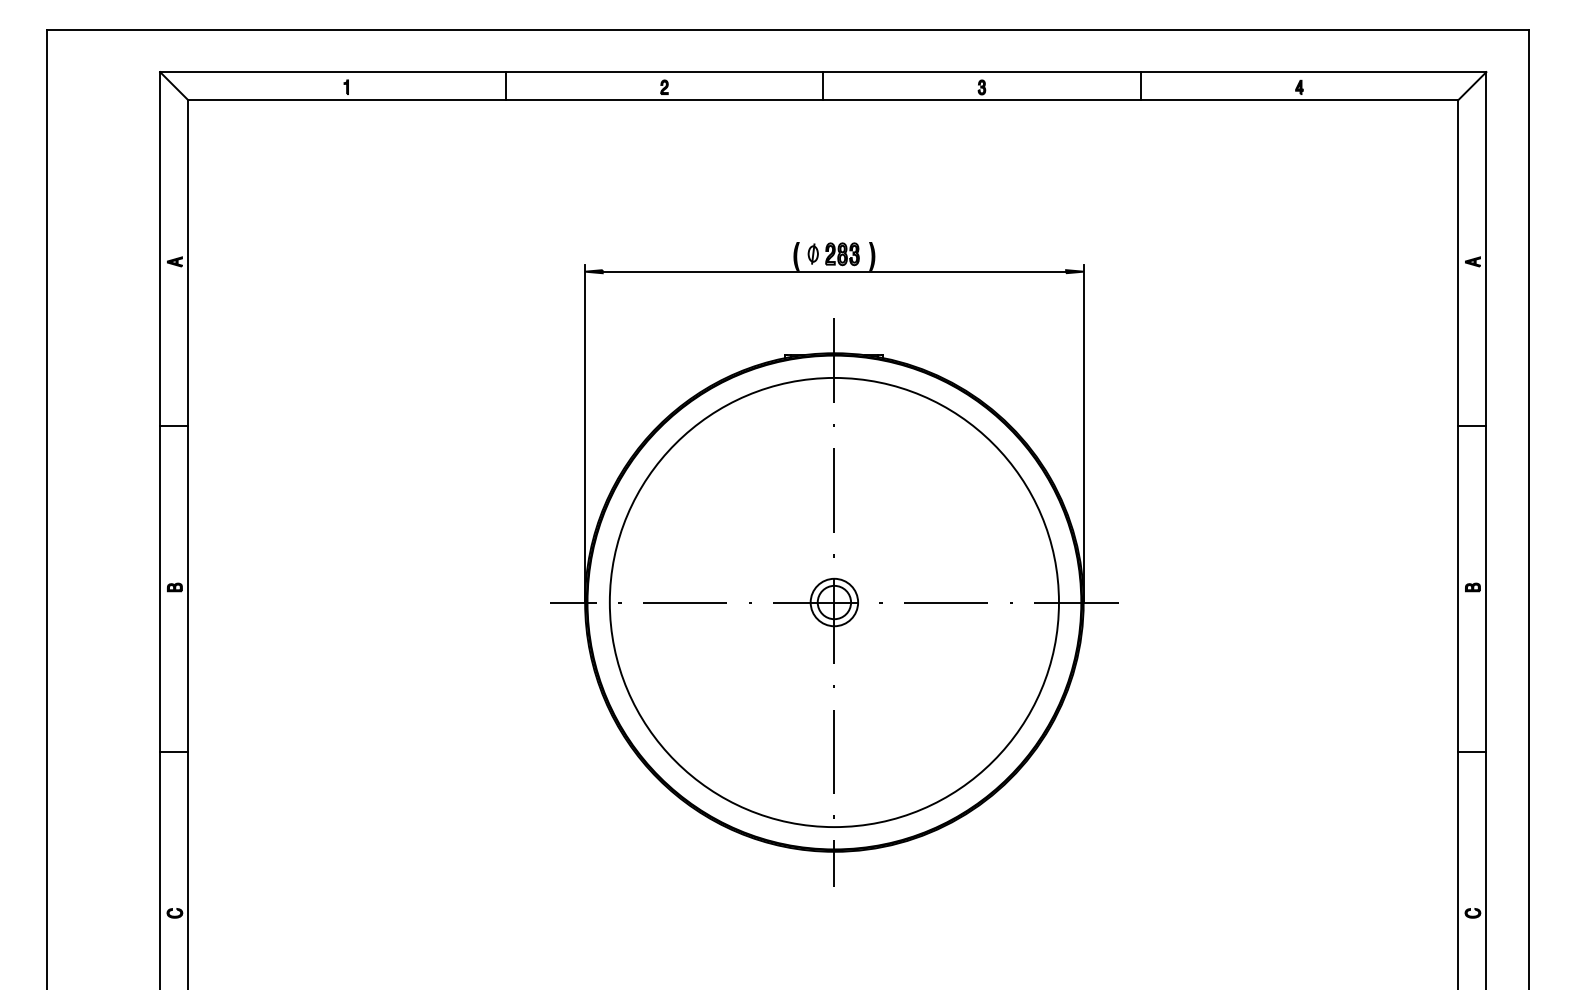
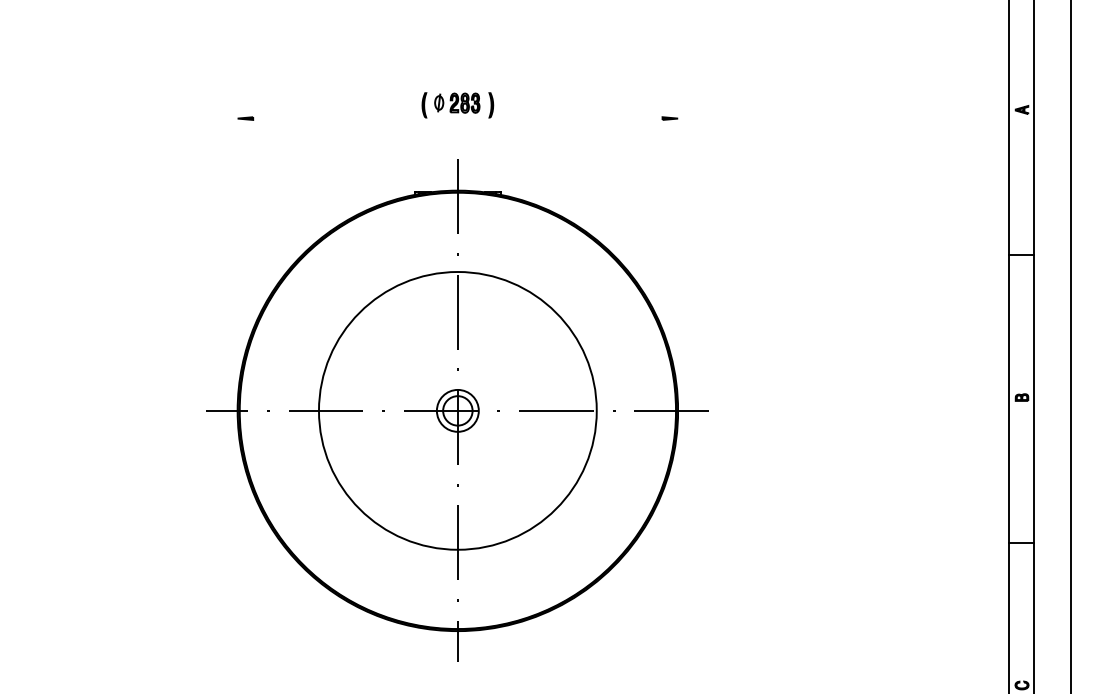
line: (834, 271) -> (457, 118), removed
line: (585, 433) -> (237, 261), removed
line: (1083, 433) -> (677, 261), removed
circle: (833, 602) -> (457, 410), size x0.7

